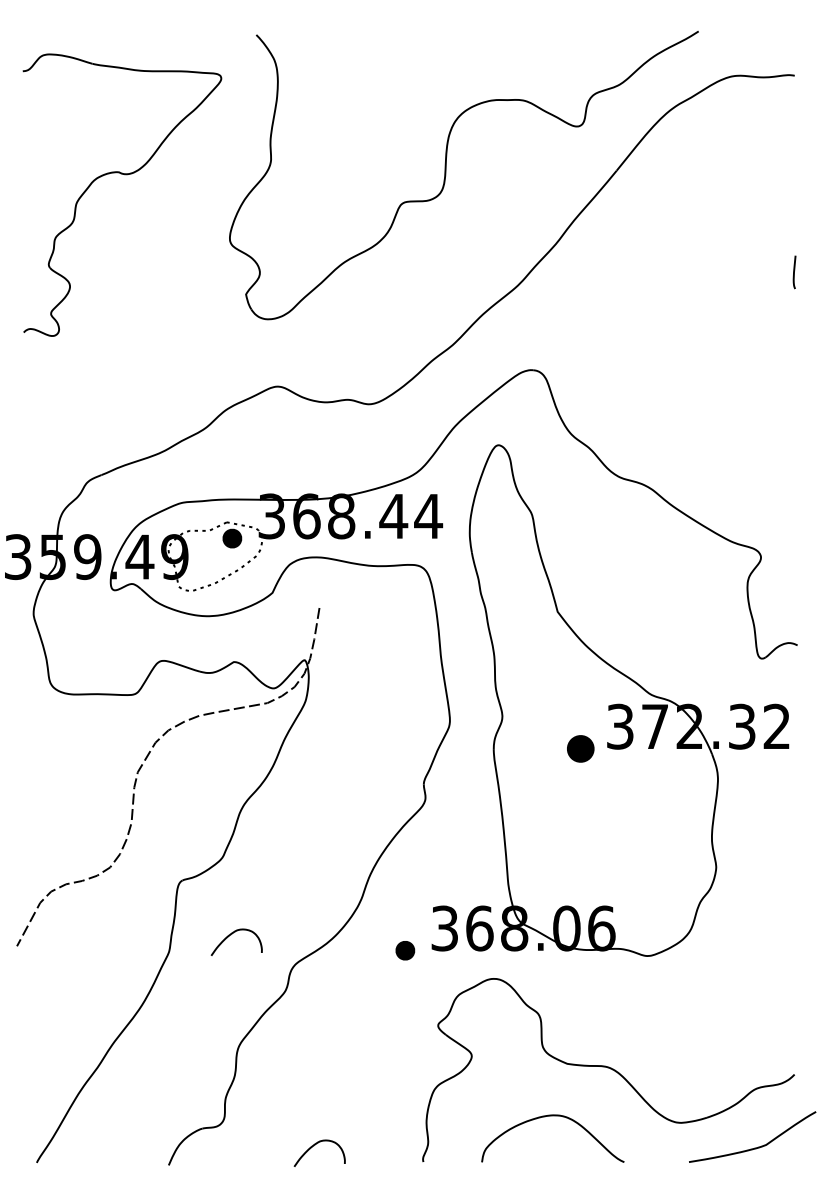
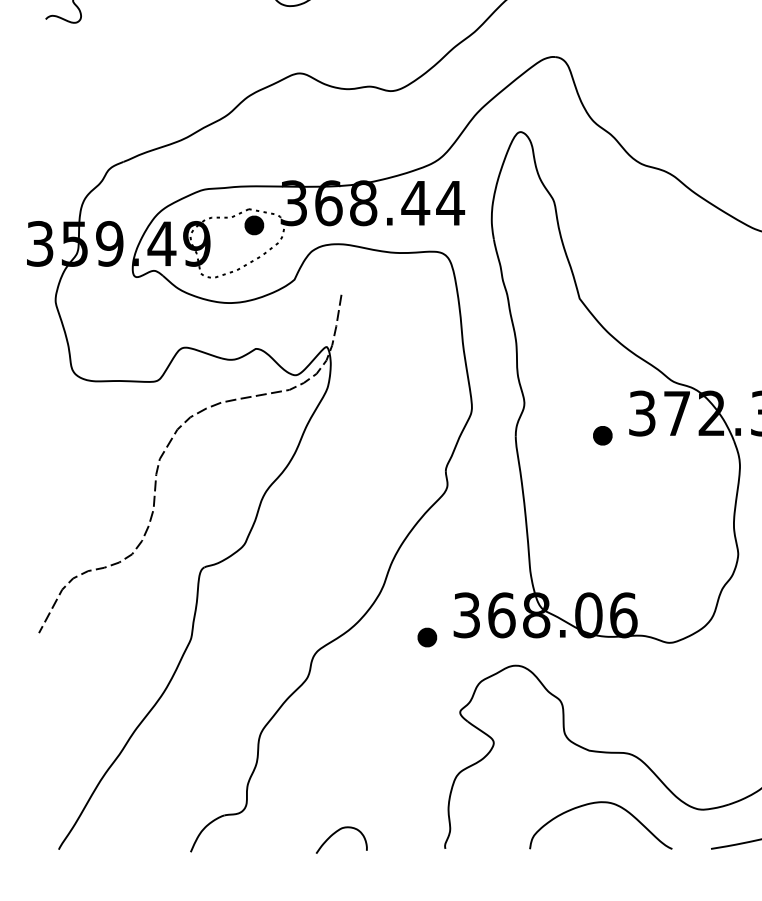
part: (580, 748) -> (602, 435), size x0.71
curve: (232, 934) -> (254, 621), removed
curve: (552, 1116) -> (600, 803), moved

